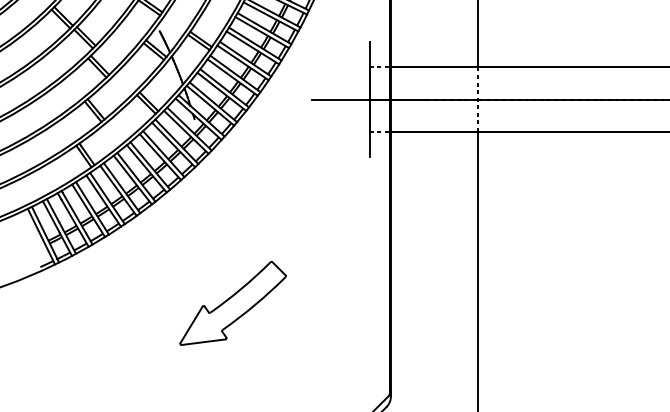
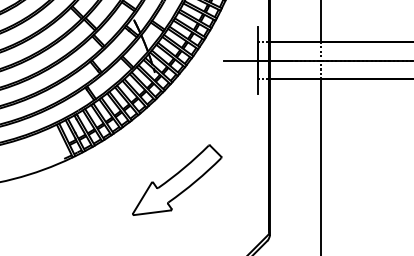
part: (233, 302) -> (177, 179), size x1.43

